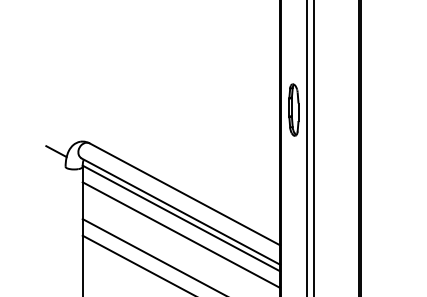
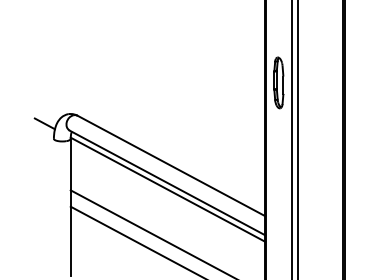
line: (181, 234) -> (168, 205), removed

